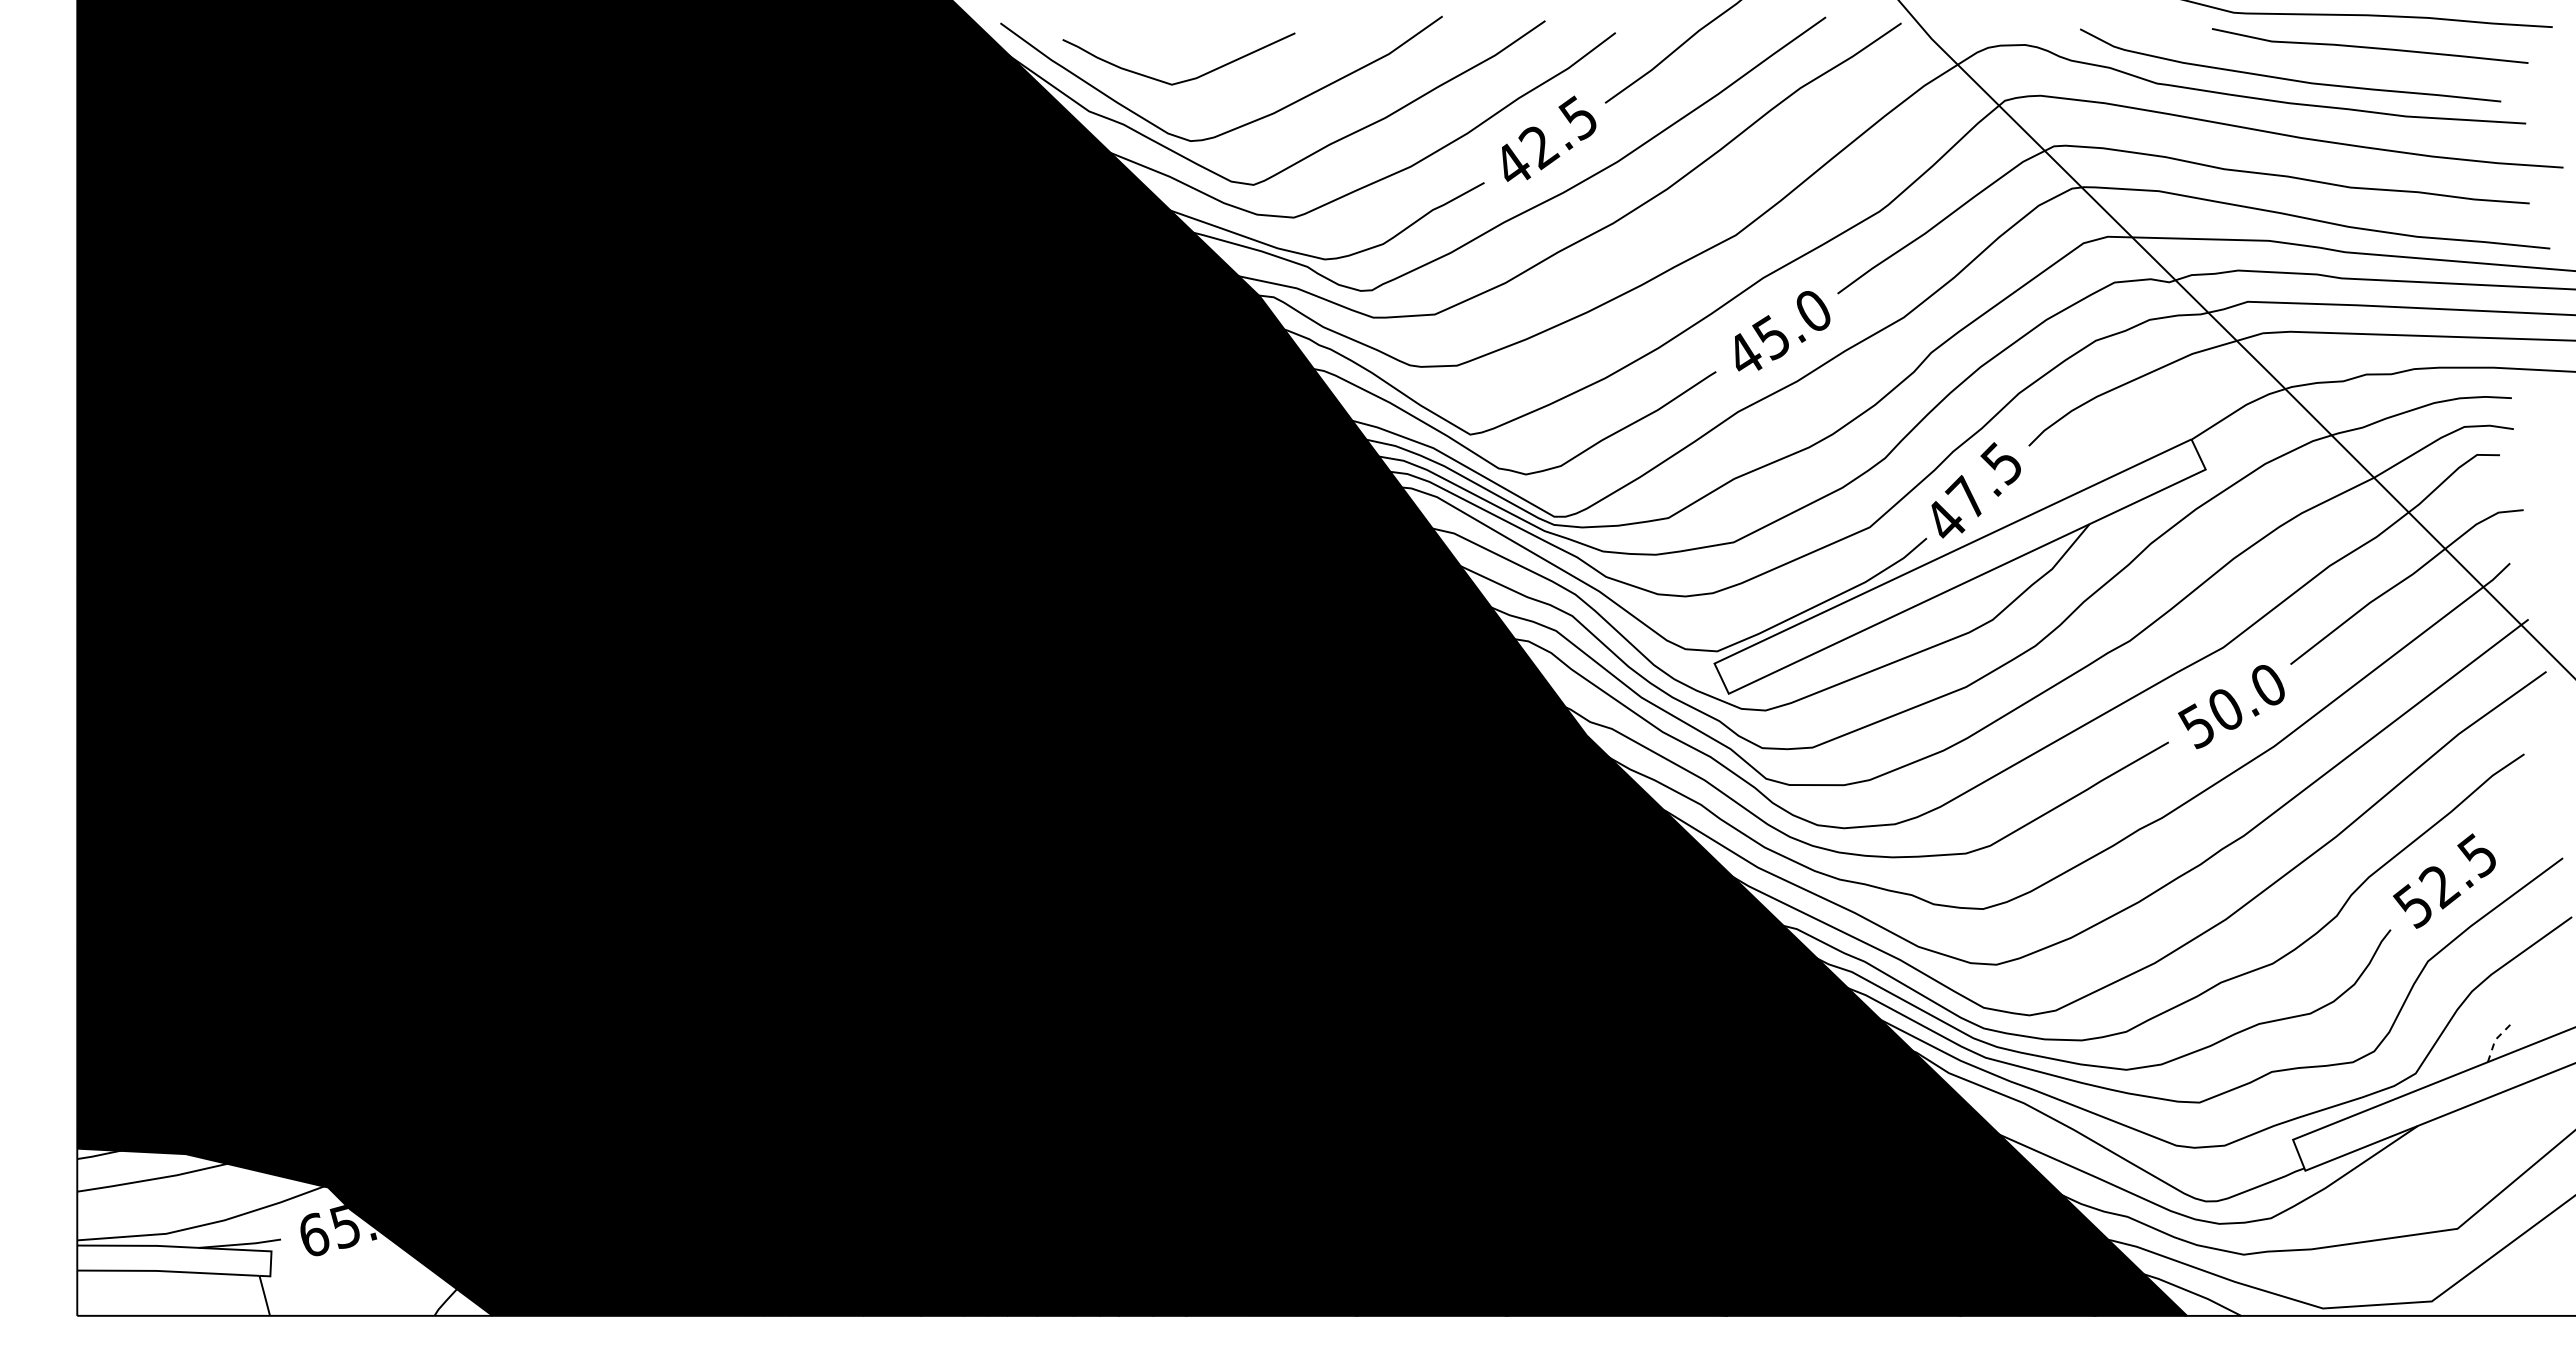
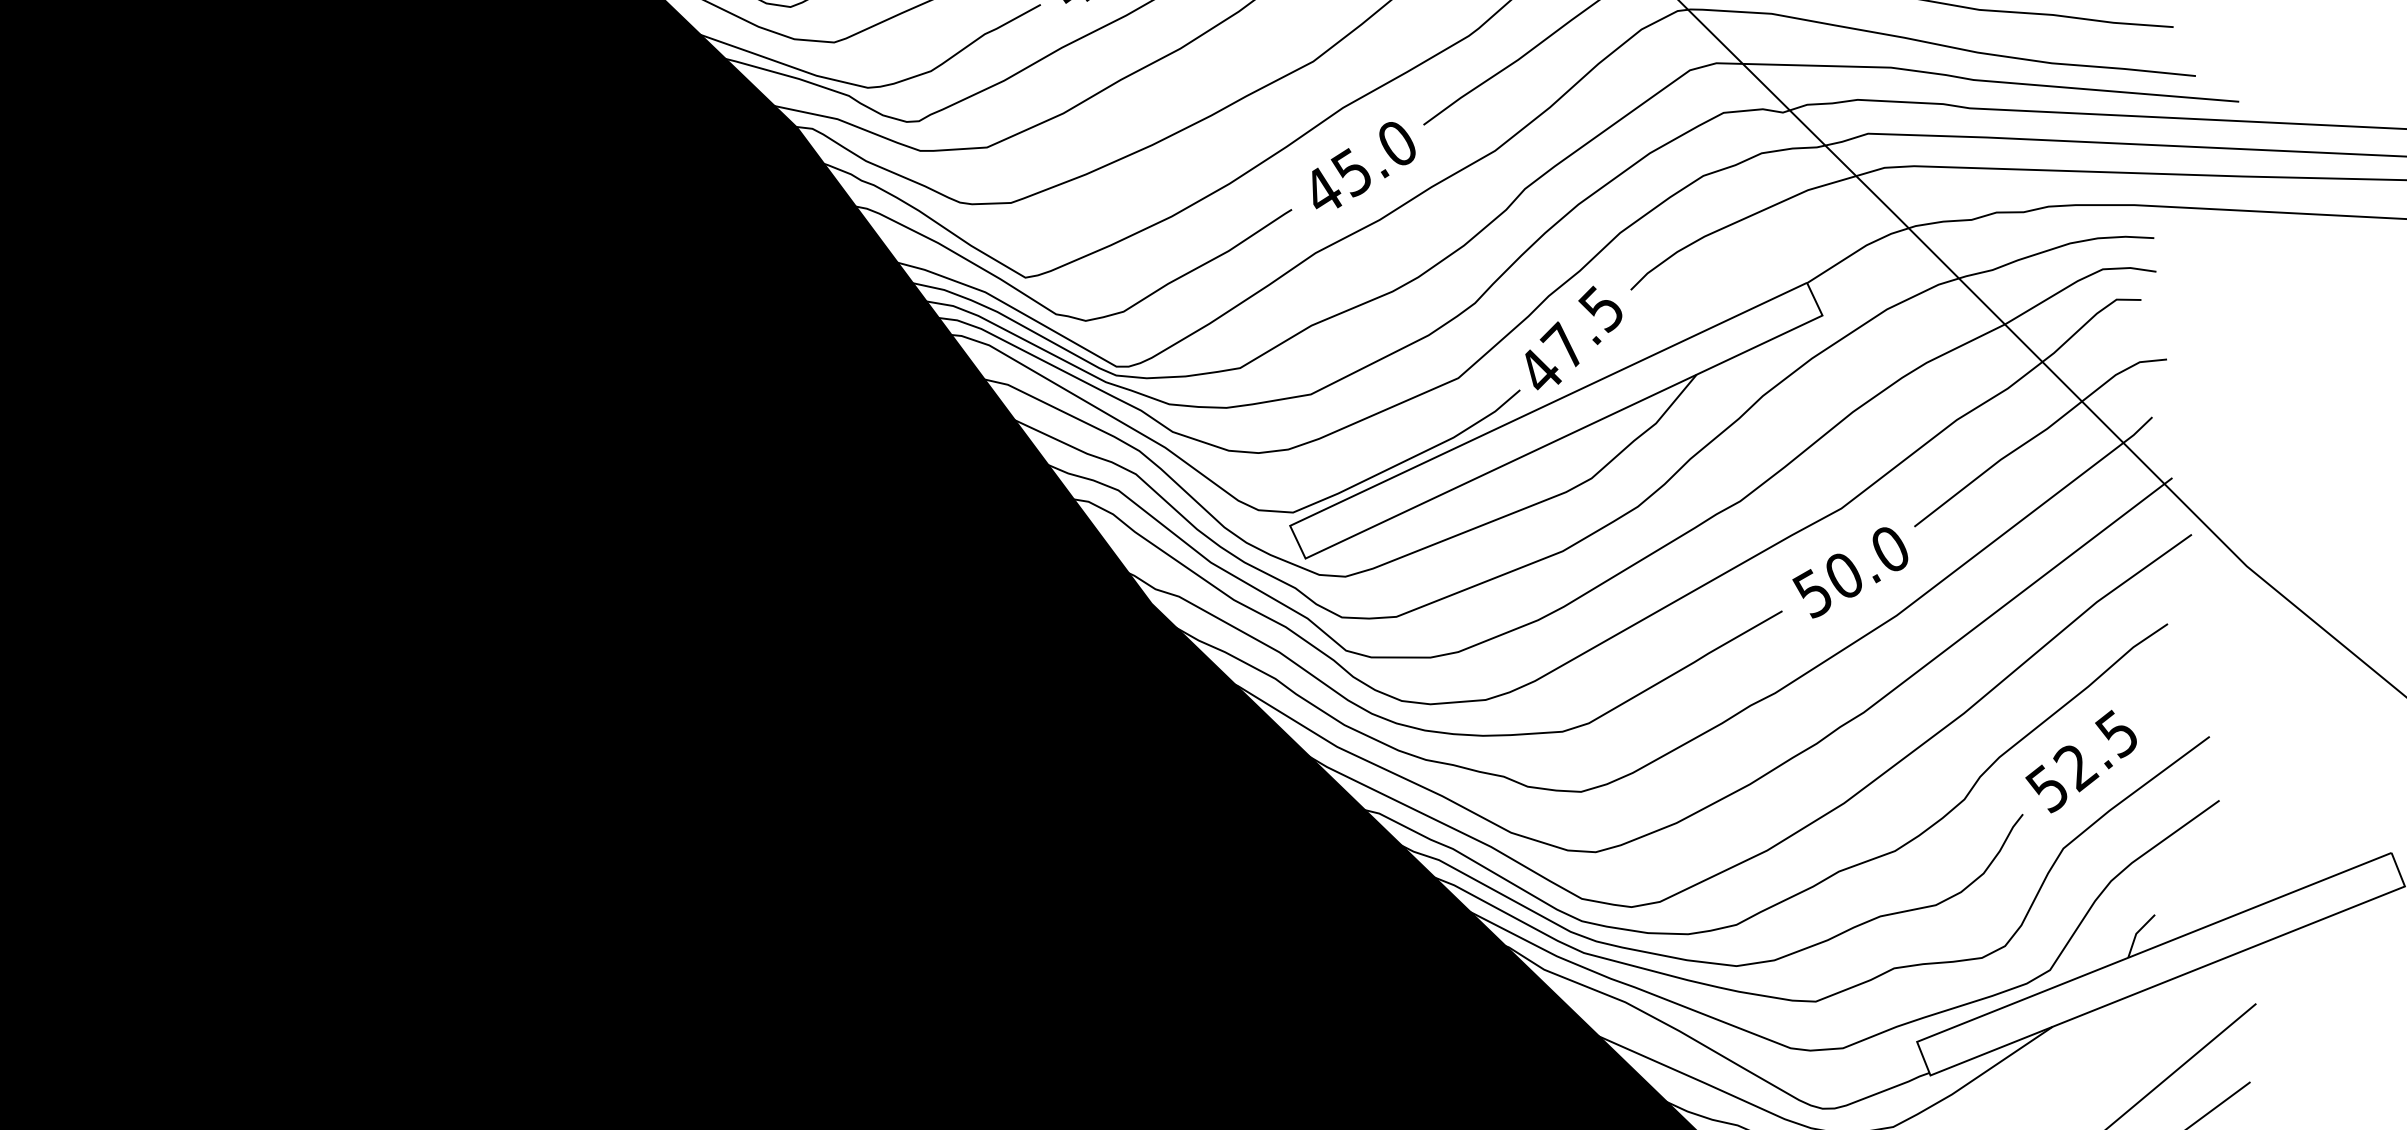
line: (2495, 1040) -> (2136, 934), dashed -> solid

